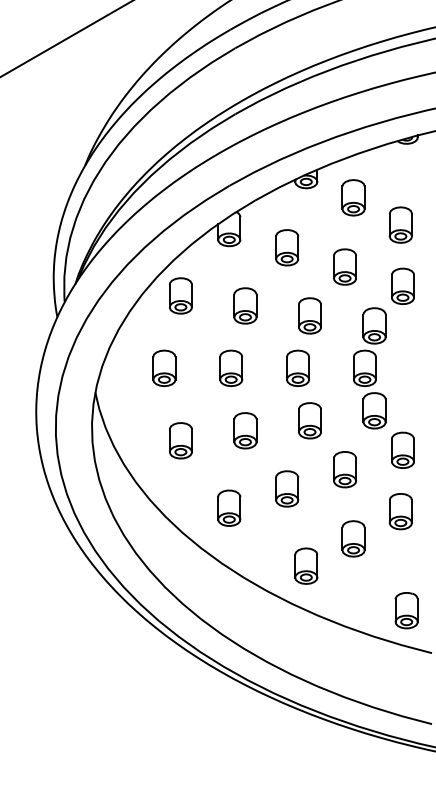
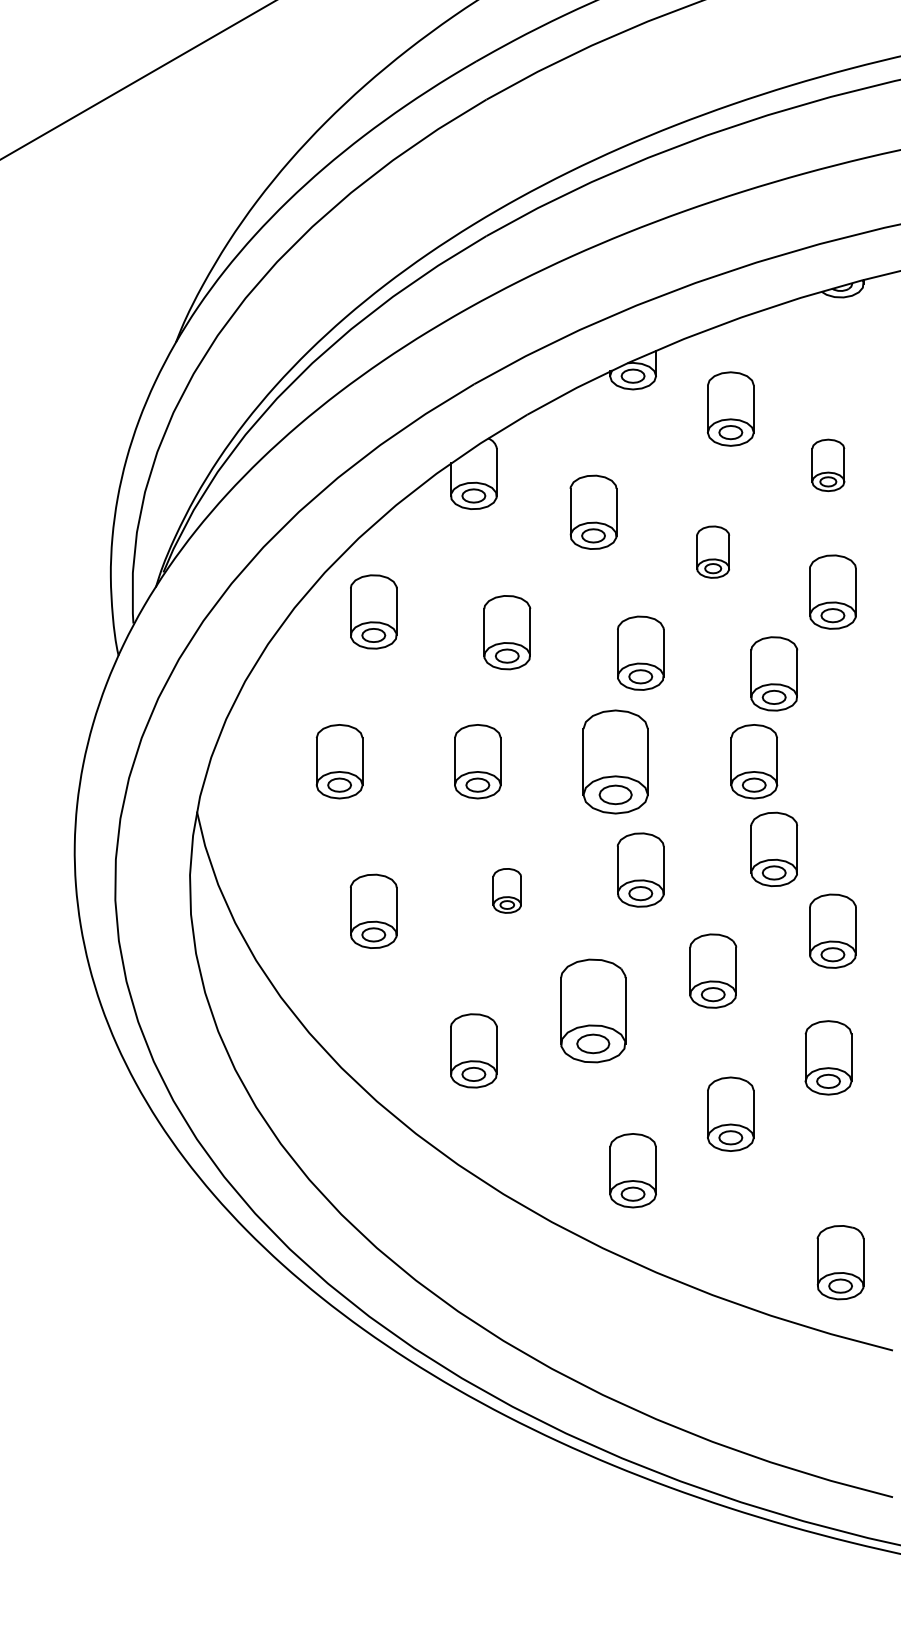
part: (400, 224) -> (827, 464), size x0.7
part: (344, 266) -> (712, 551), size x0.7
part: (298, 367) -> (616, 759), size x1.4
part: (245, 430) -> (507, 890), size x0.6
part: (287, 488) -> (594, 1010), size x1.4

